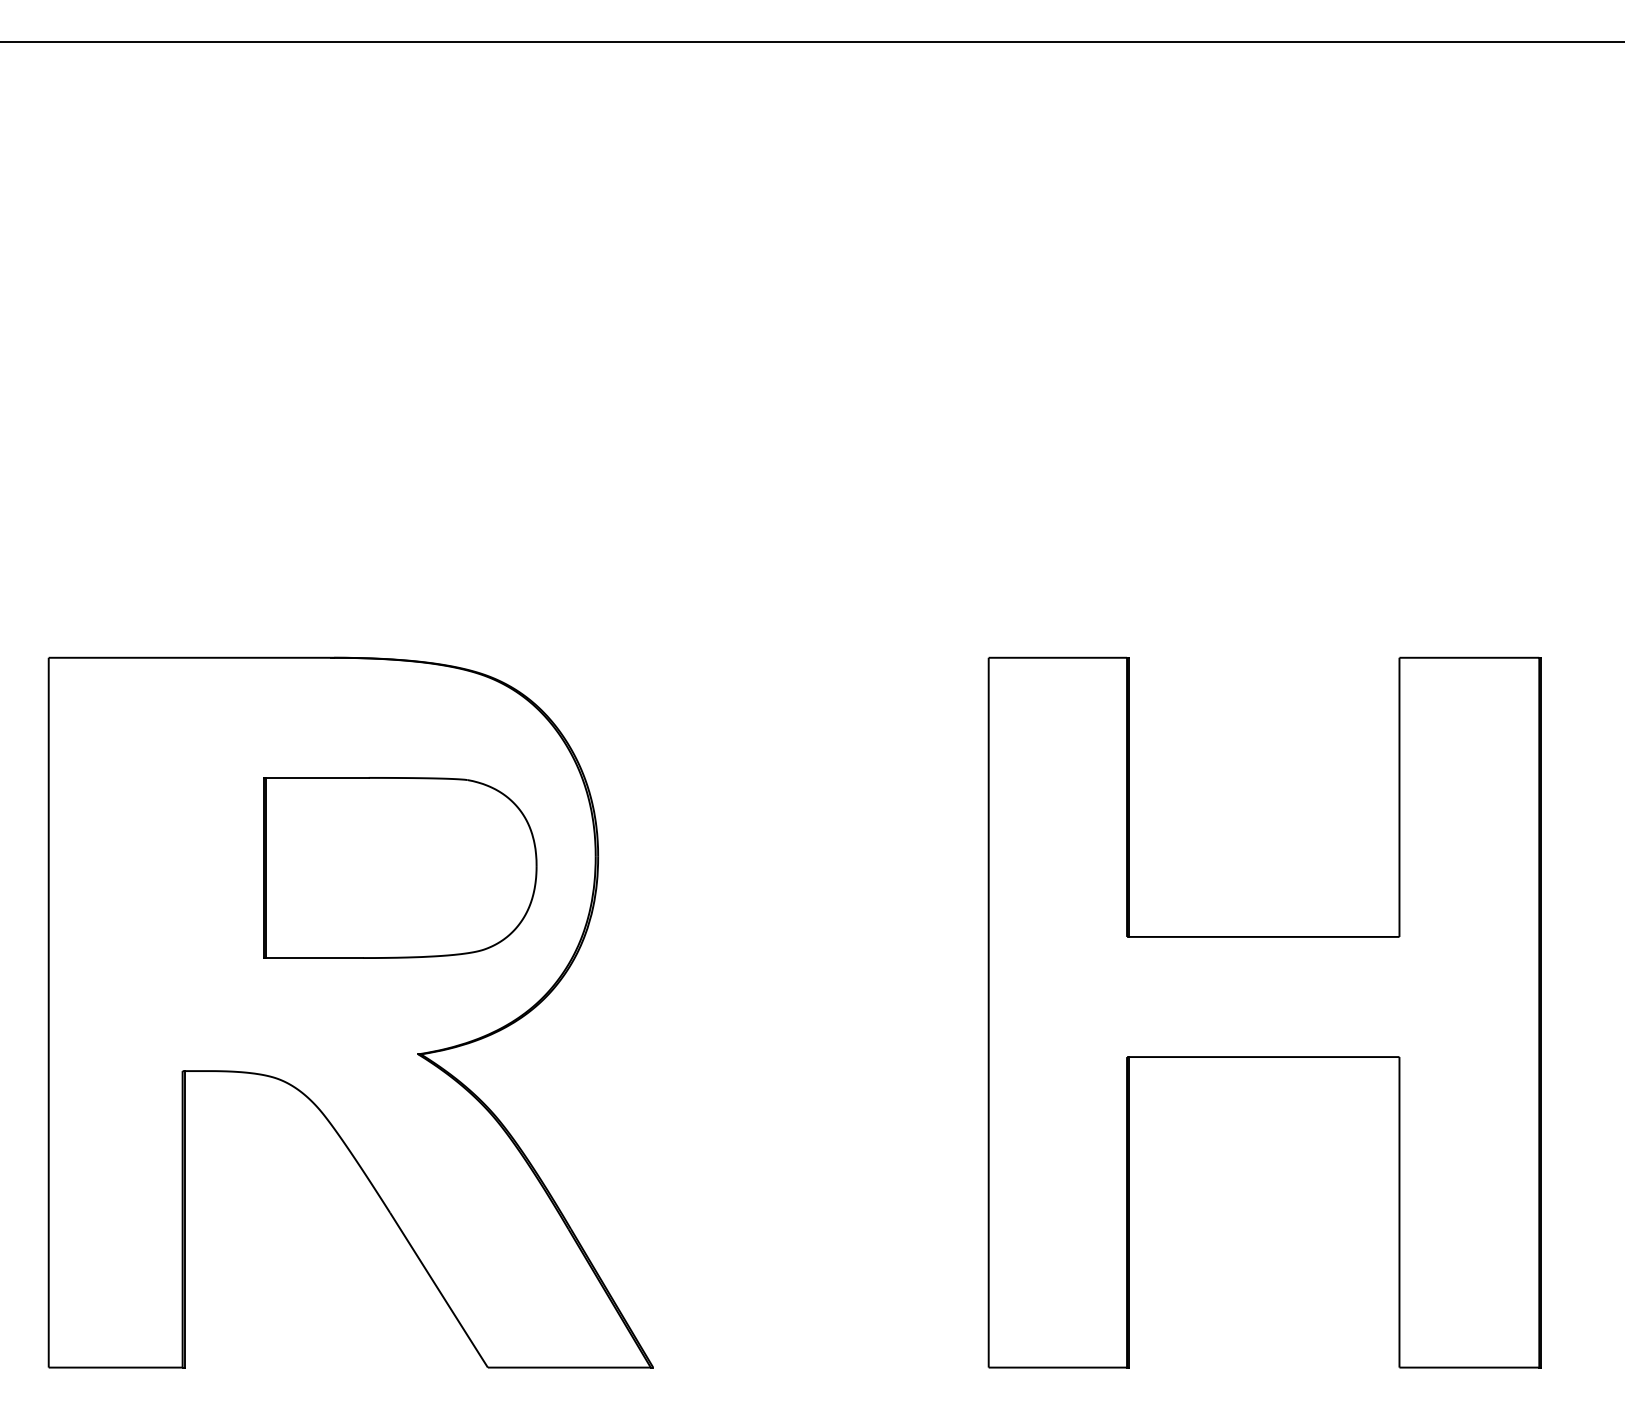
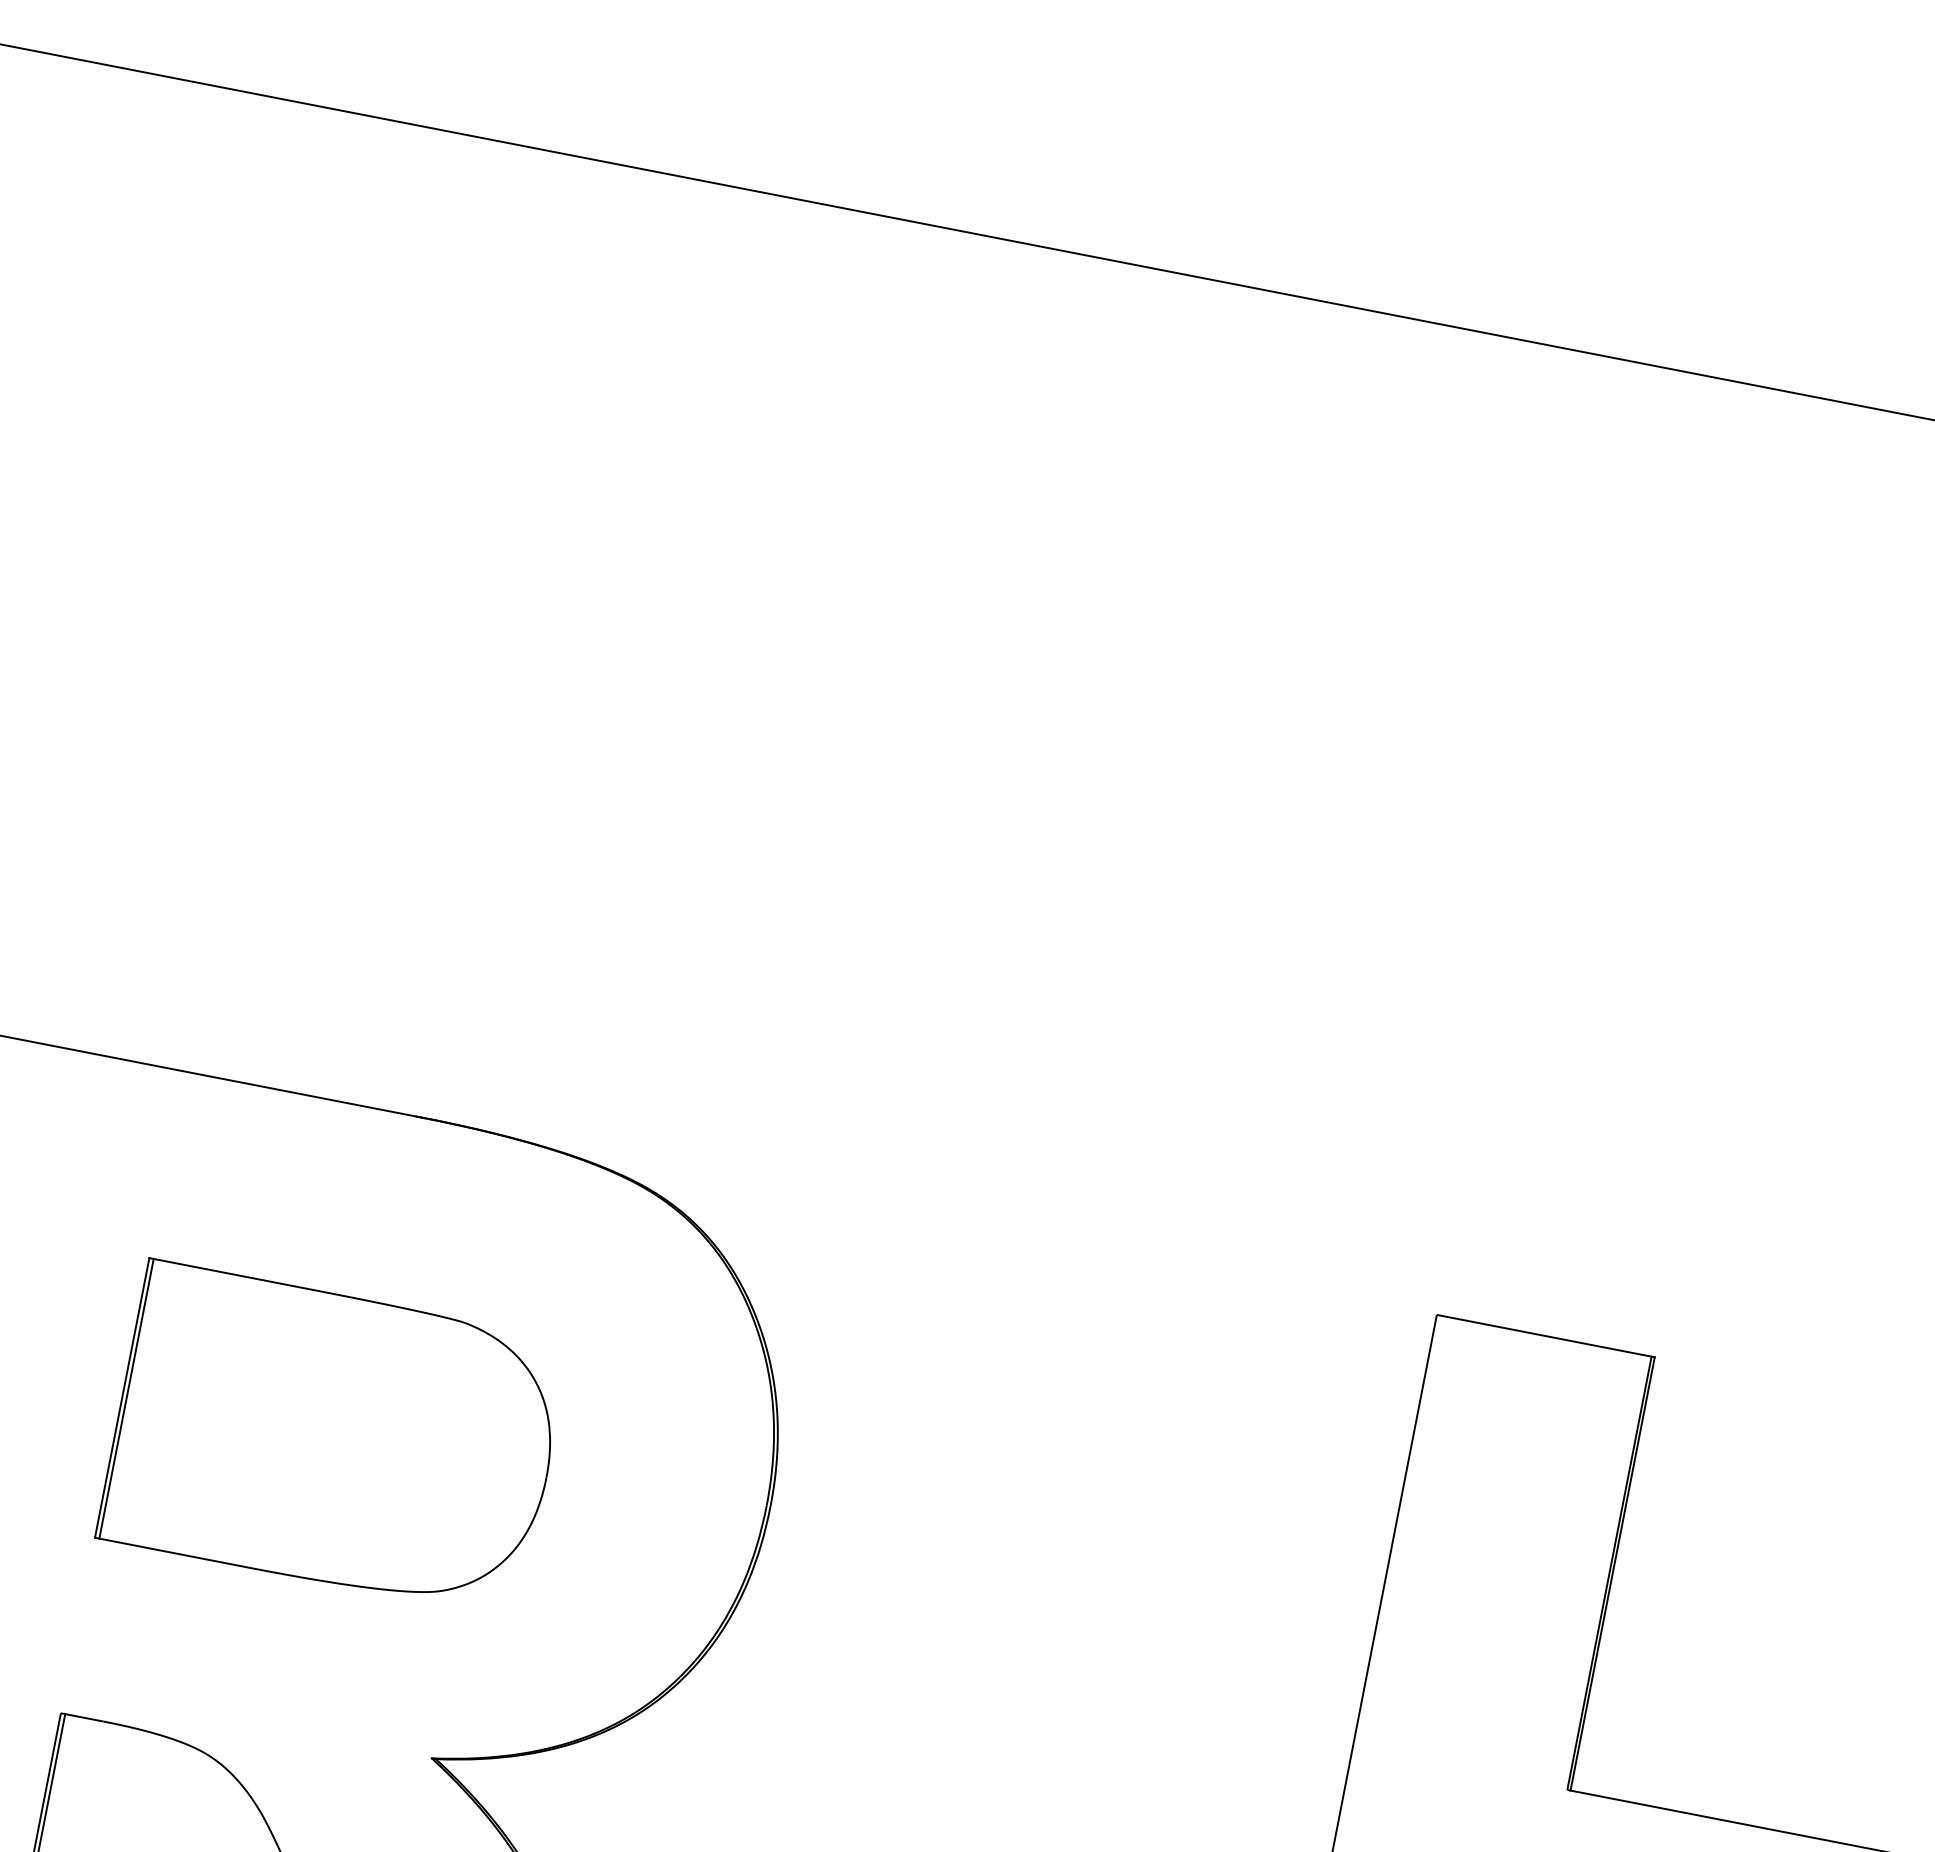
part: (400, 867) -> (334, 1438), moved

